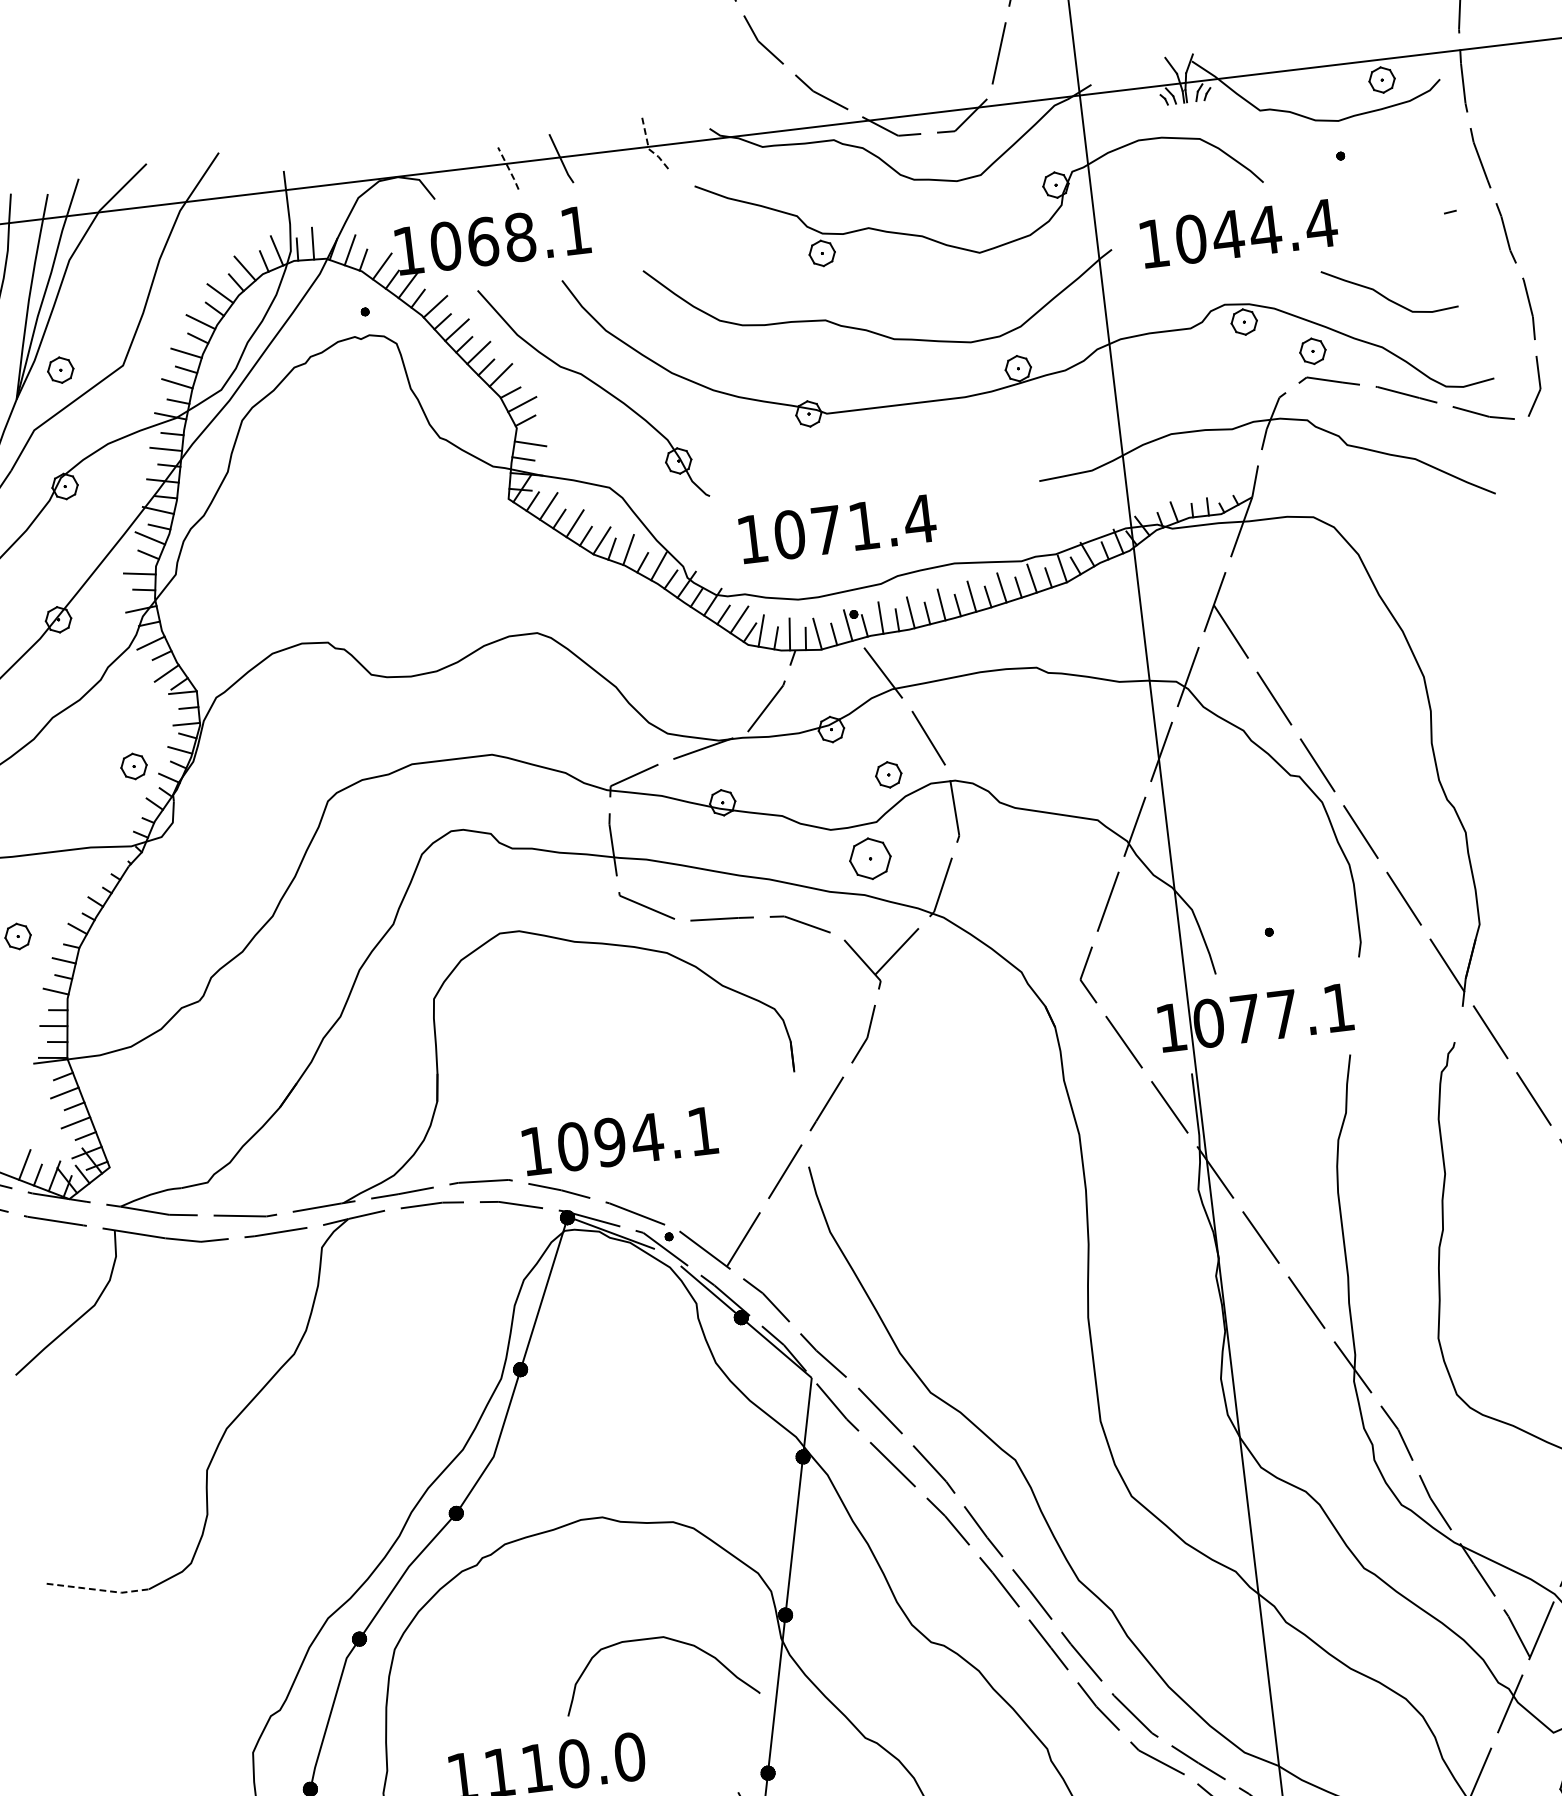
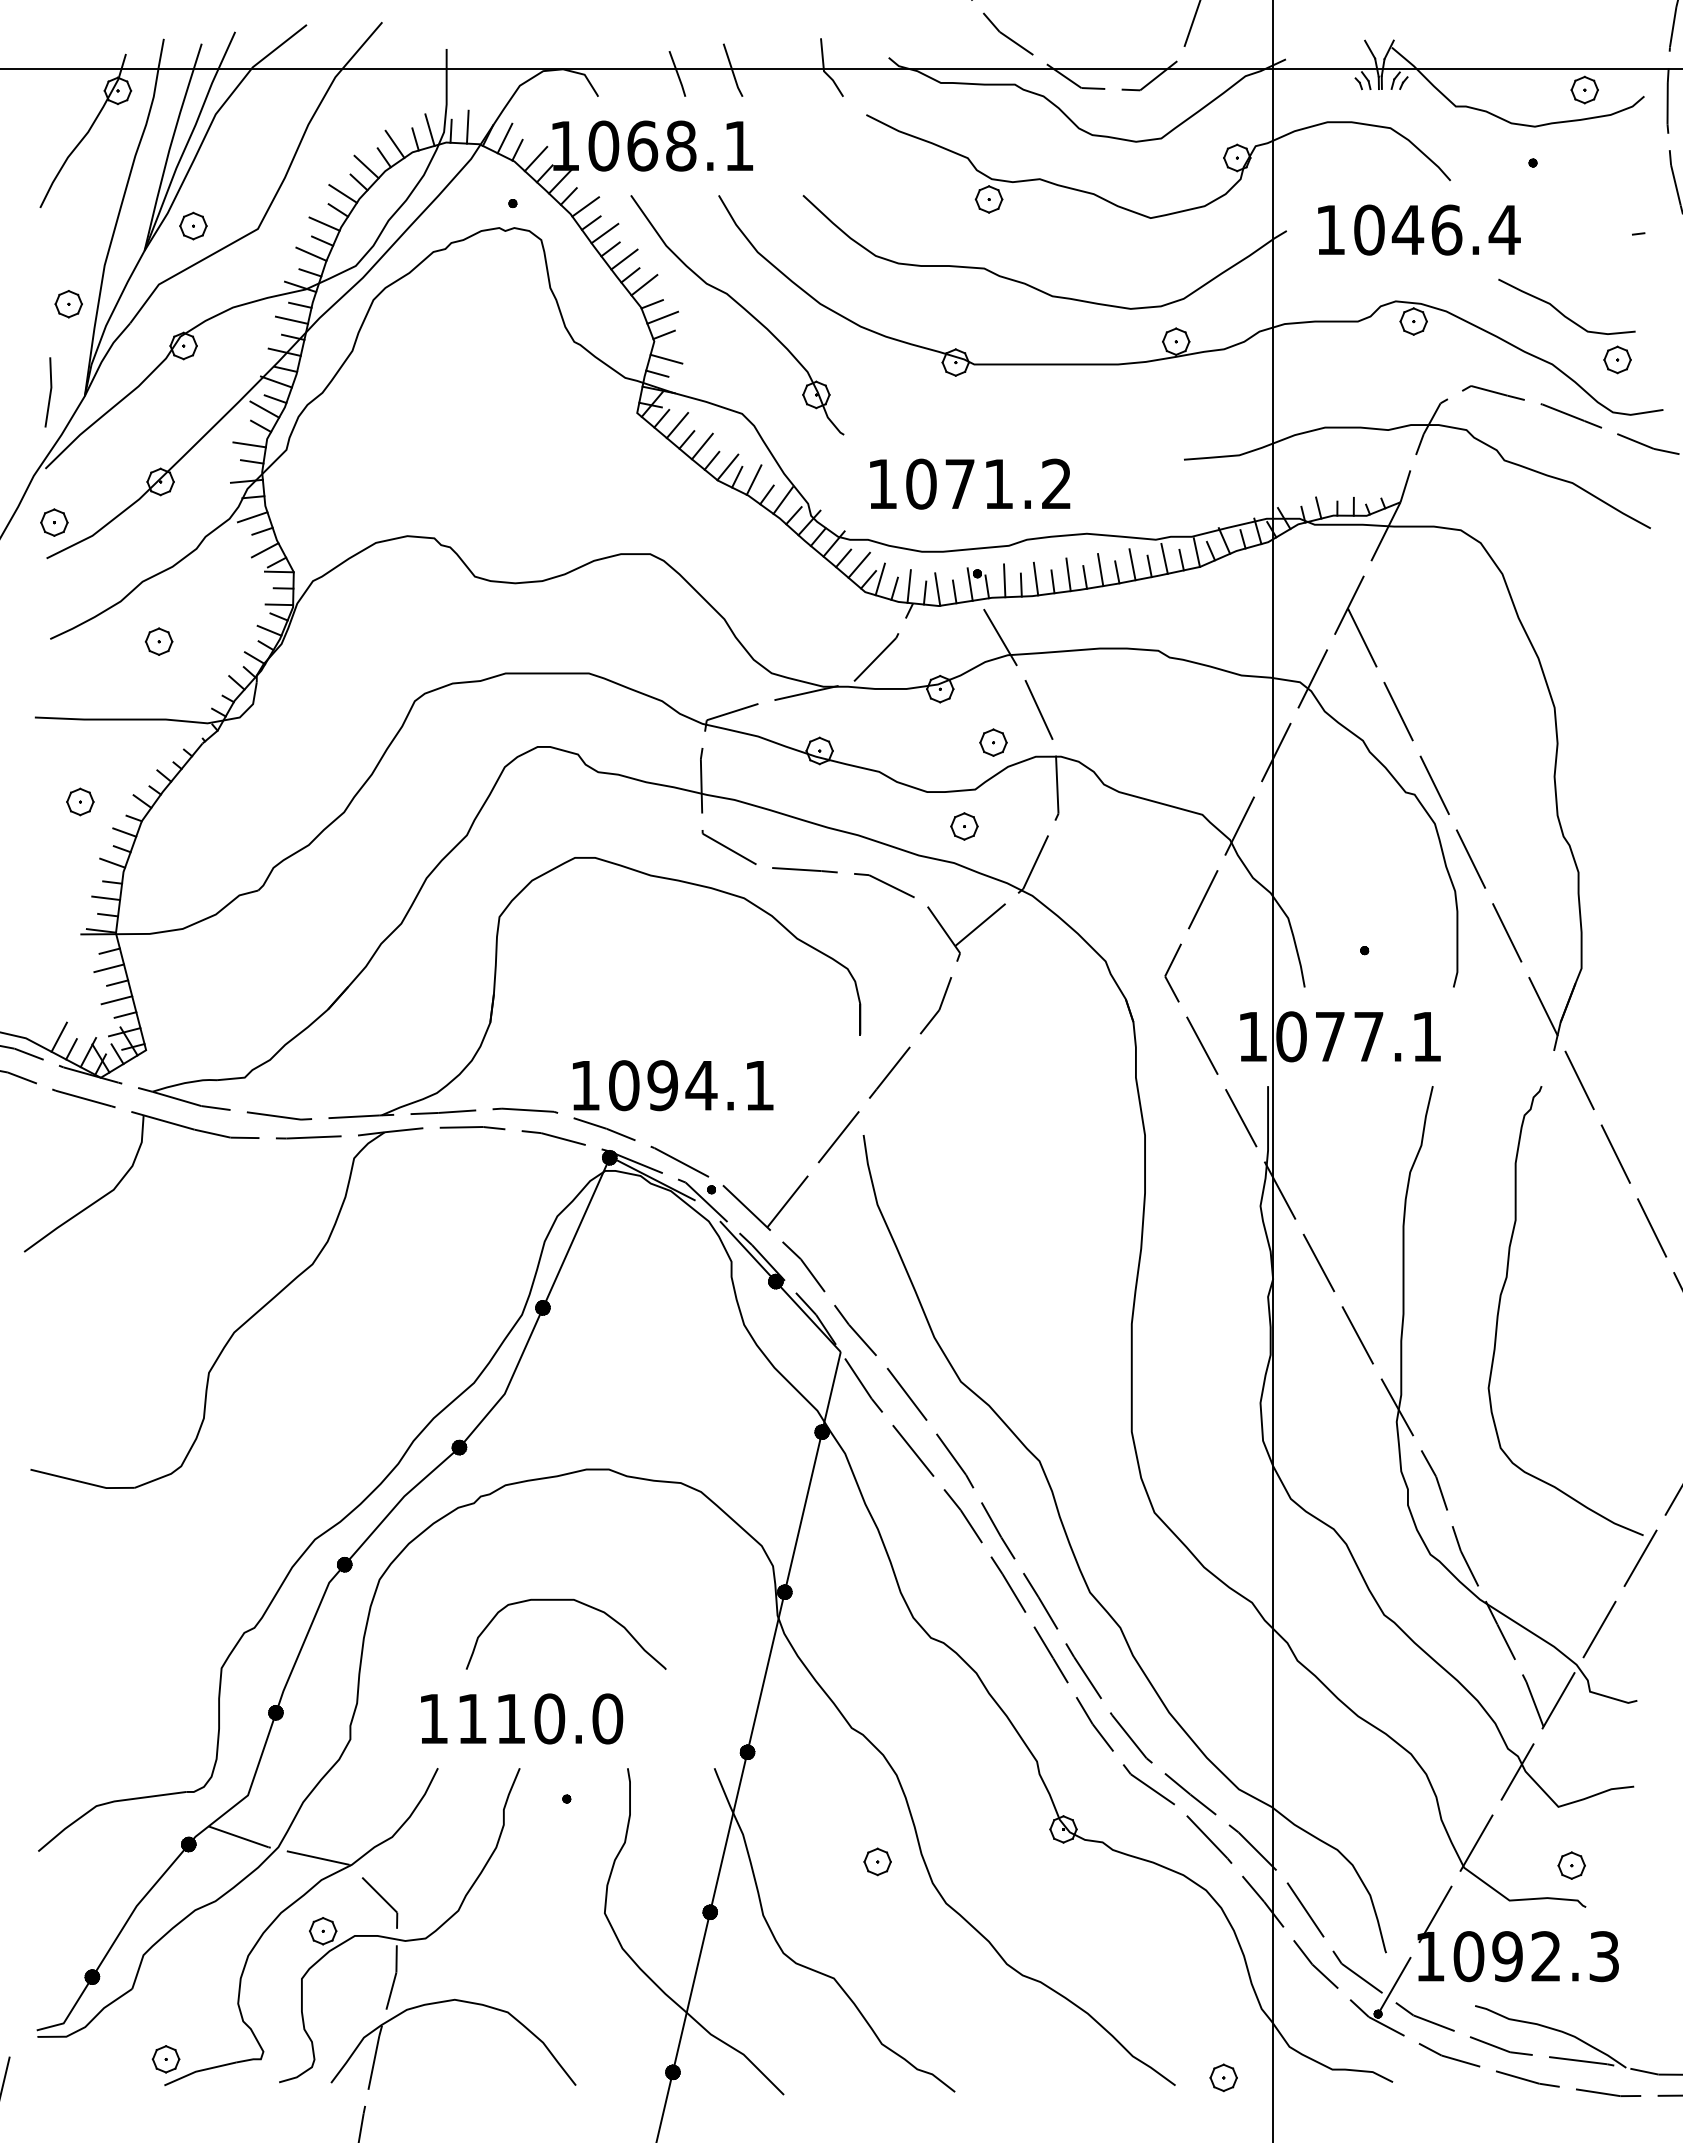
line: (649, 149) -> (824, 71), dashed -> solid
line: (508, 169) -> (677, 74), dashed -> solid
text: (1265, 229) -> (1446, 229), 1044.4 -> 1046.4
part: (1312, 350) -> (1617, 359), moved
text: (919, 518) -> (1056, 483), 1071.4 -> 1071.2
part: (133, 766) -> (158, 641), moved
part: (870, 858) -> (964, 826), size x0.62
line: (98, 1590) -> (82, 1482), dashed -> solid
curve: (655, 1638) -> (565, 1600), moved

